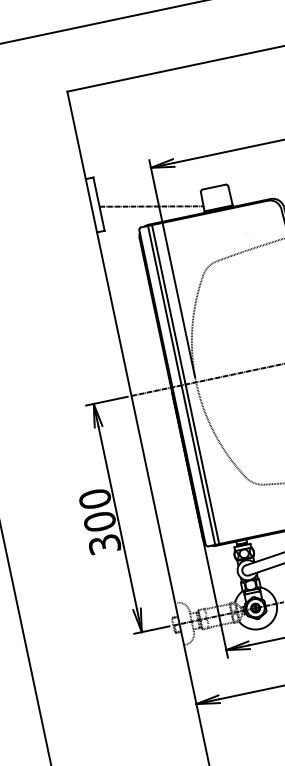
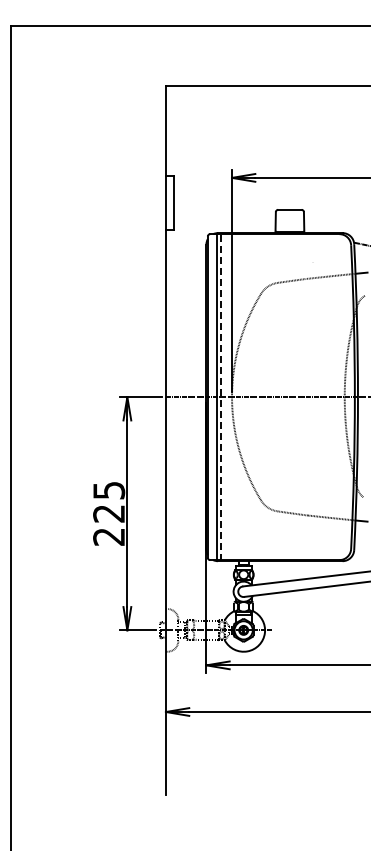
line: (151, 206) -> (224, 215), removed
line: (186, 385) -> (221, 398), solid -> dashed
text: (100, 521) -> (109, 513), 300 -> 225

